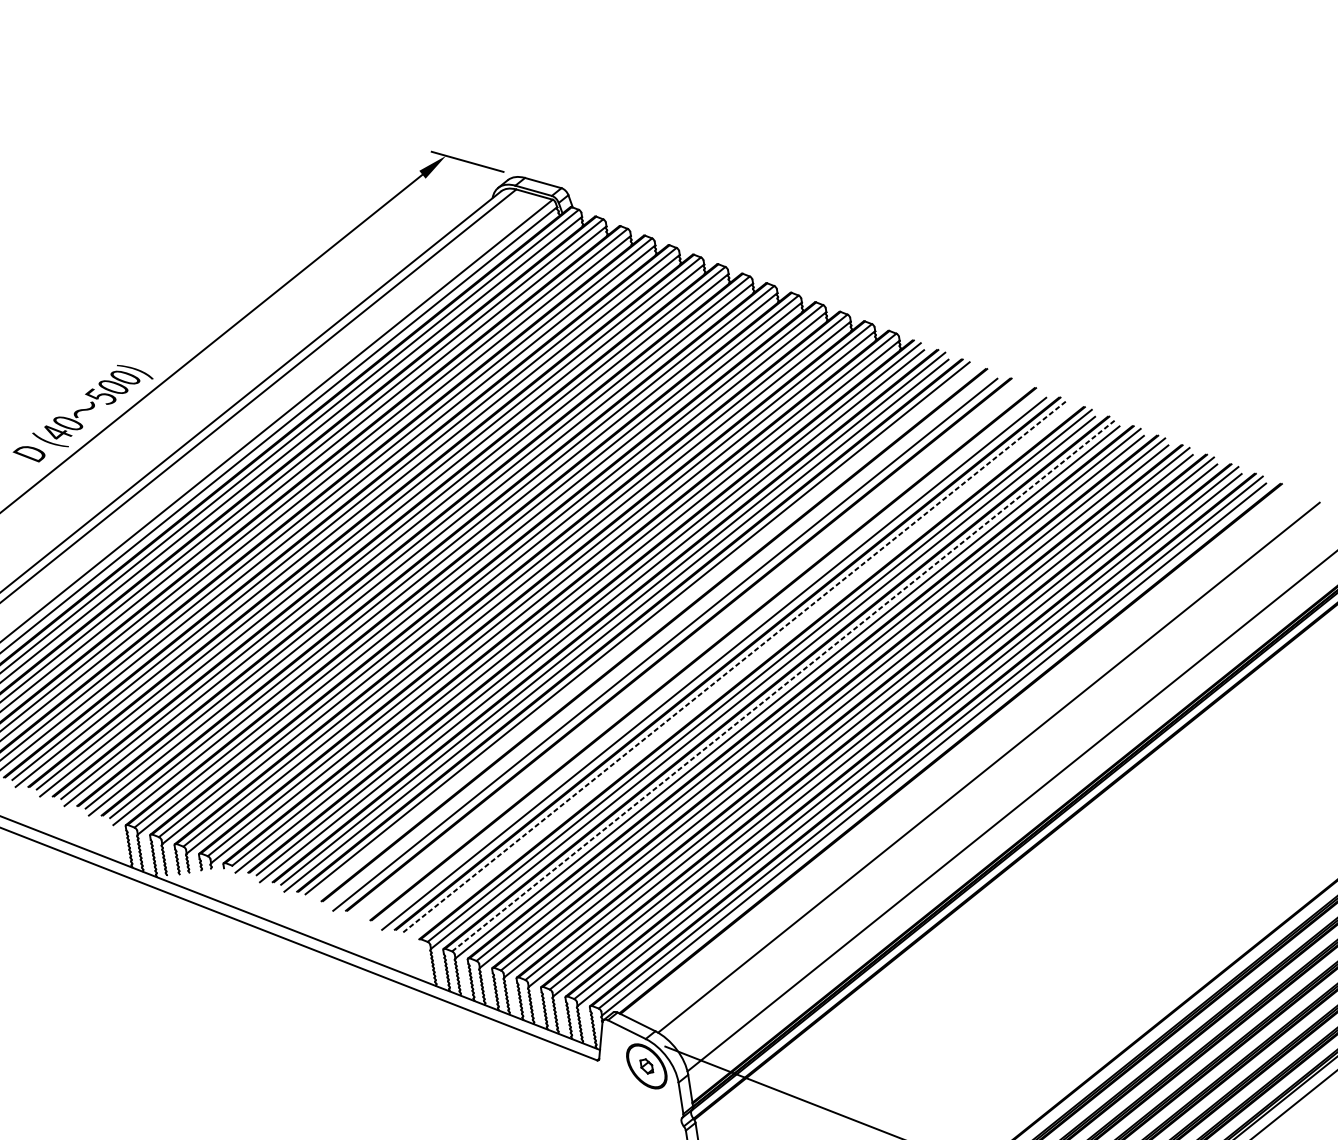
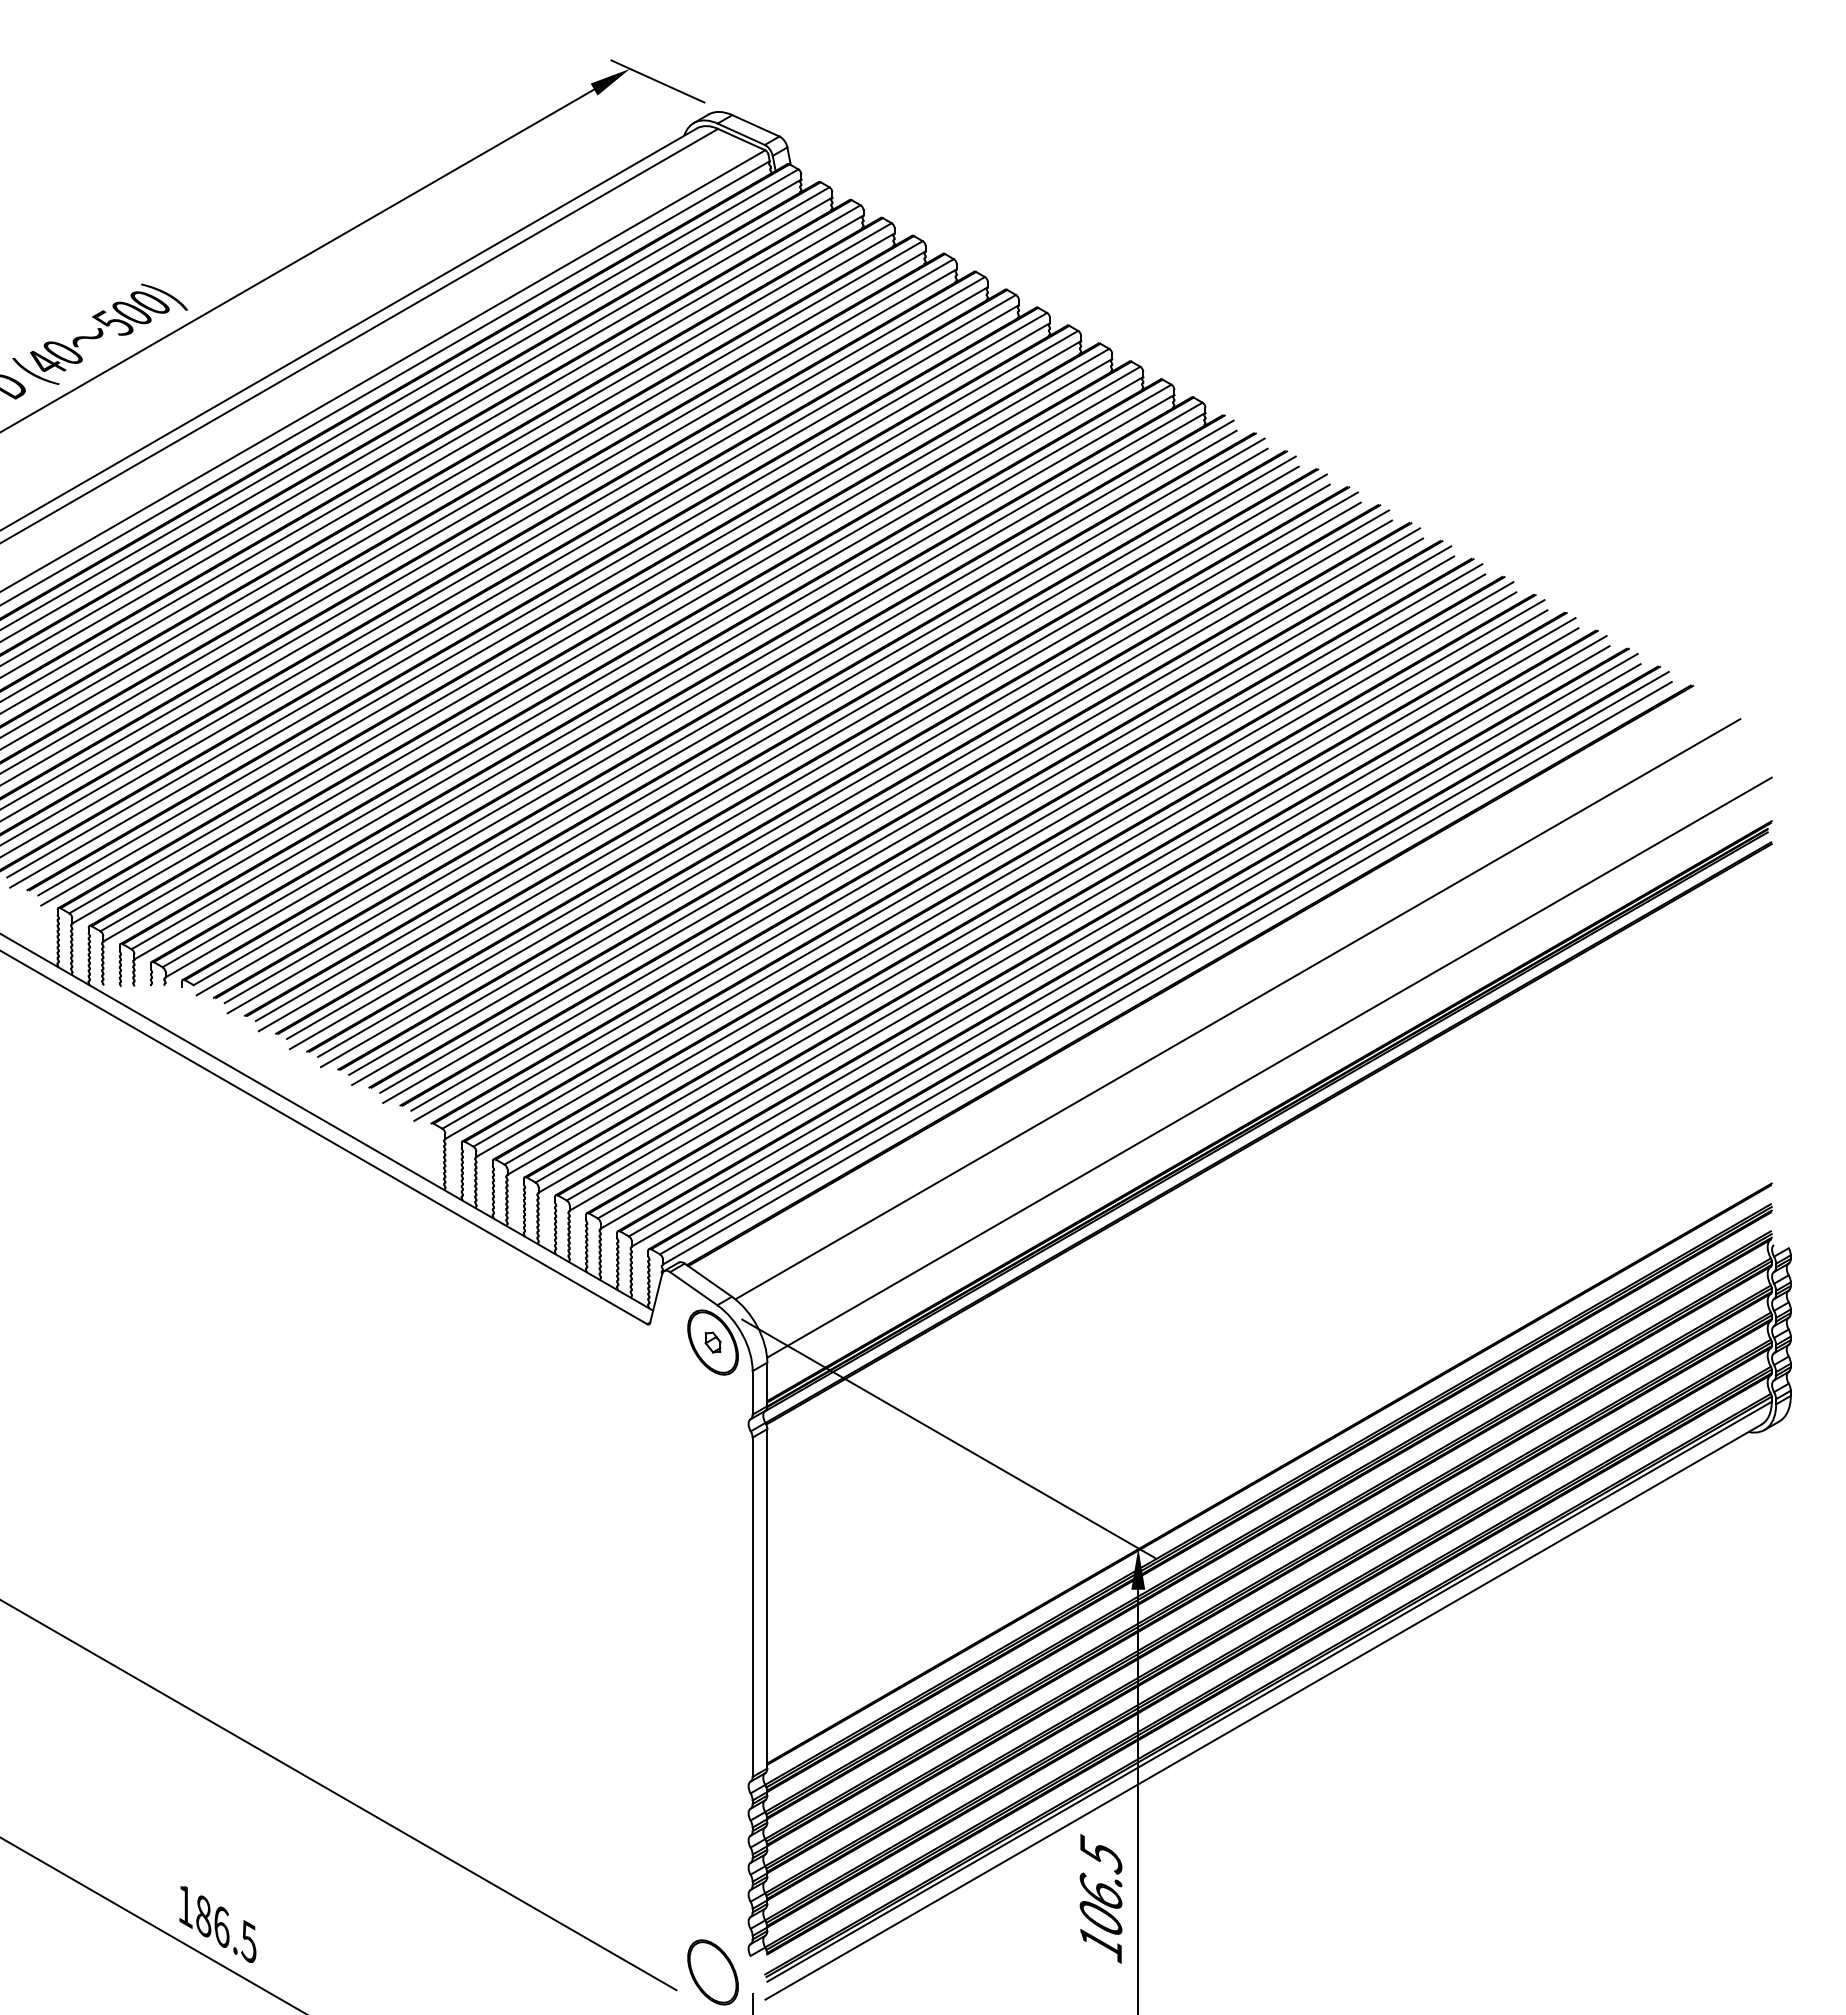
line: (640, 635) -> (793, 757), added
line: (662, 637) -> (822, 765), added
line: (686, 647) -> (853, 783), added
line: (689, 654) -> (856, 793), added
line: (710, 656) -> (884, 801), added
line: (735, 666) -> (916, 819), dashed -> solid
line: (738, 673) -> (918, 829), added
line: (784, 685) -> (978, 855), dashed -> solid

